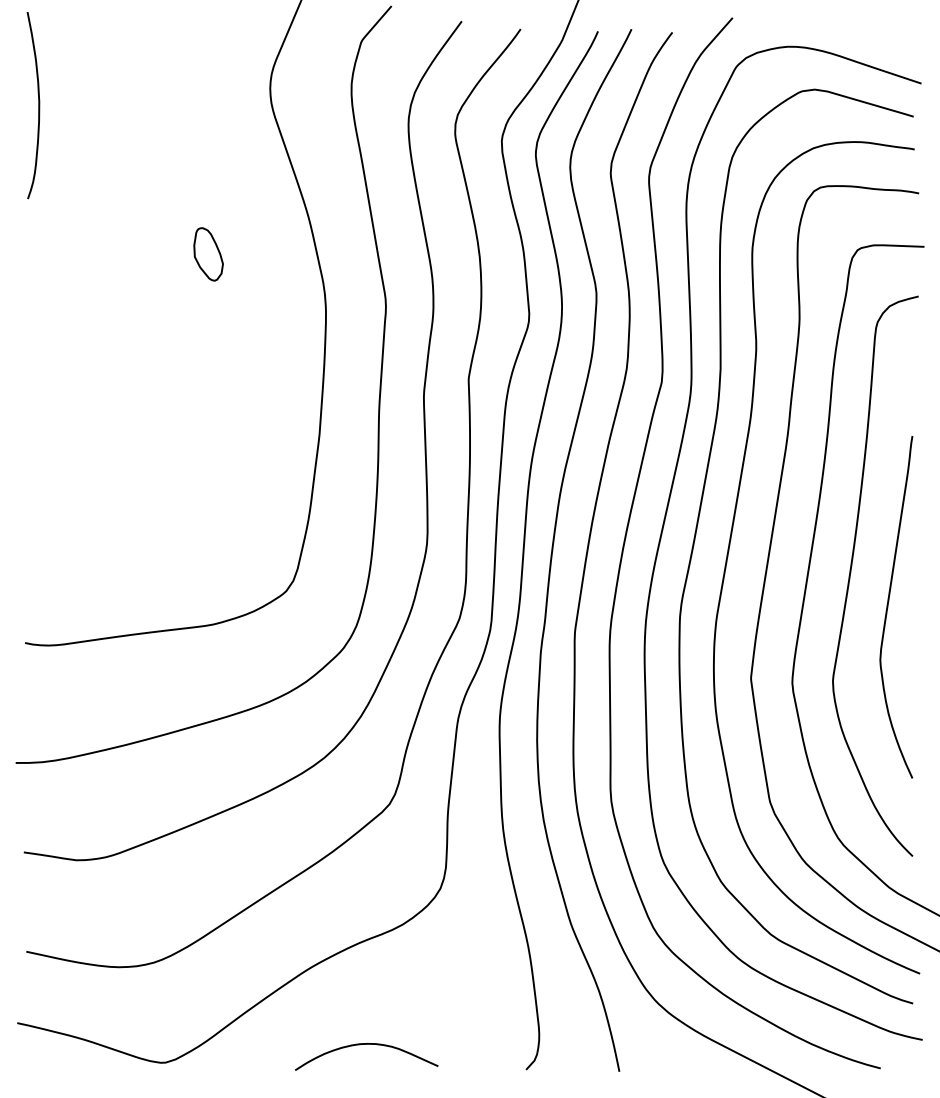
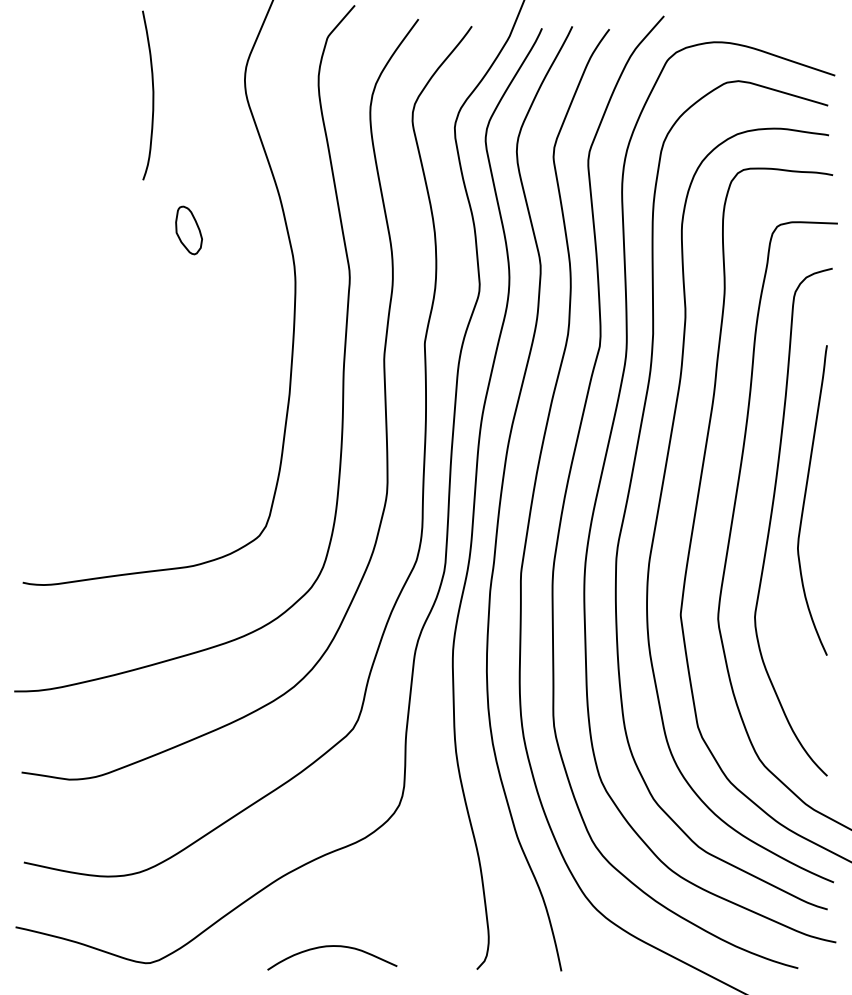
curve: (38, 105) -> (152, 95), moved
curve: (888, 607) -> (805, 500), moved

